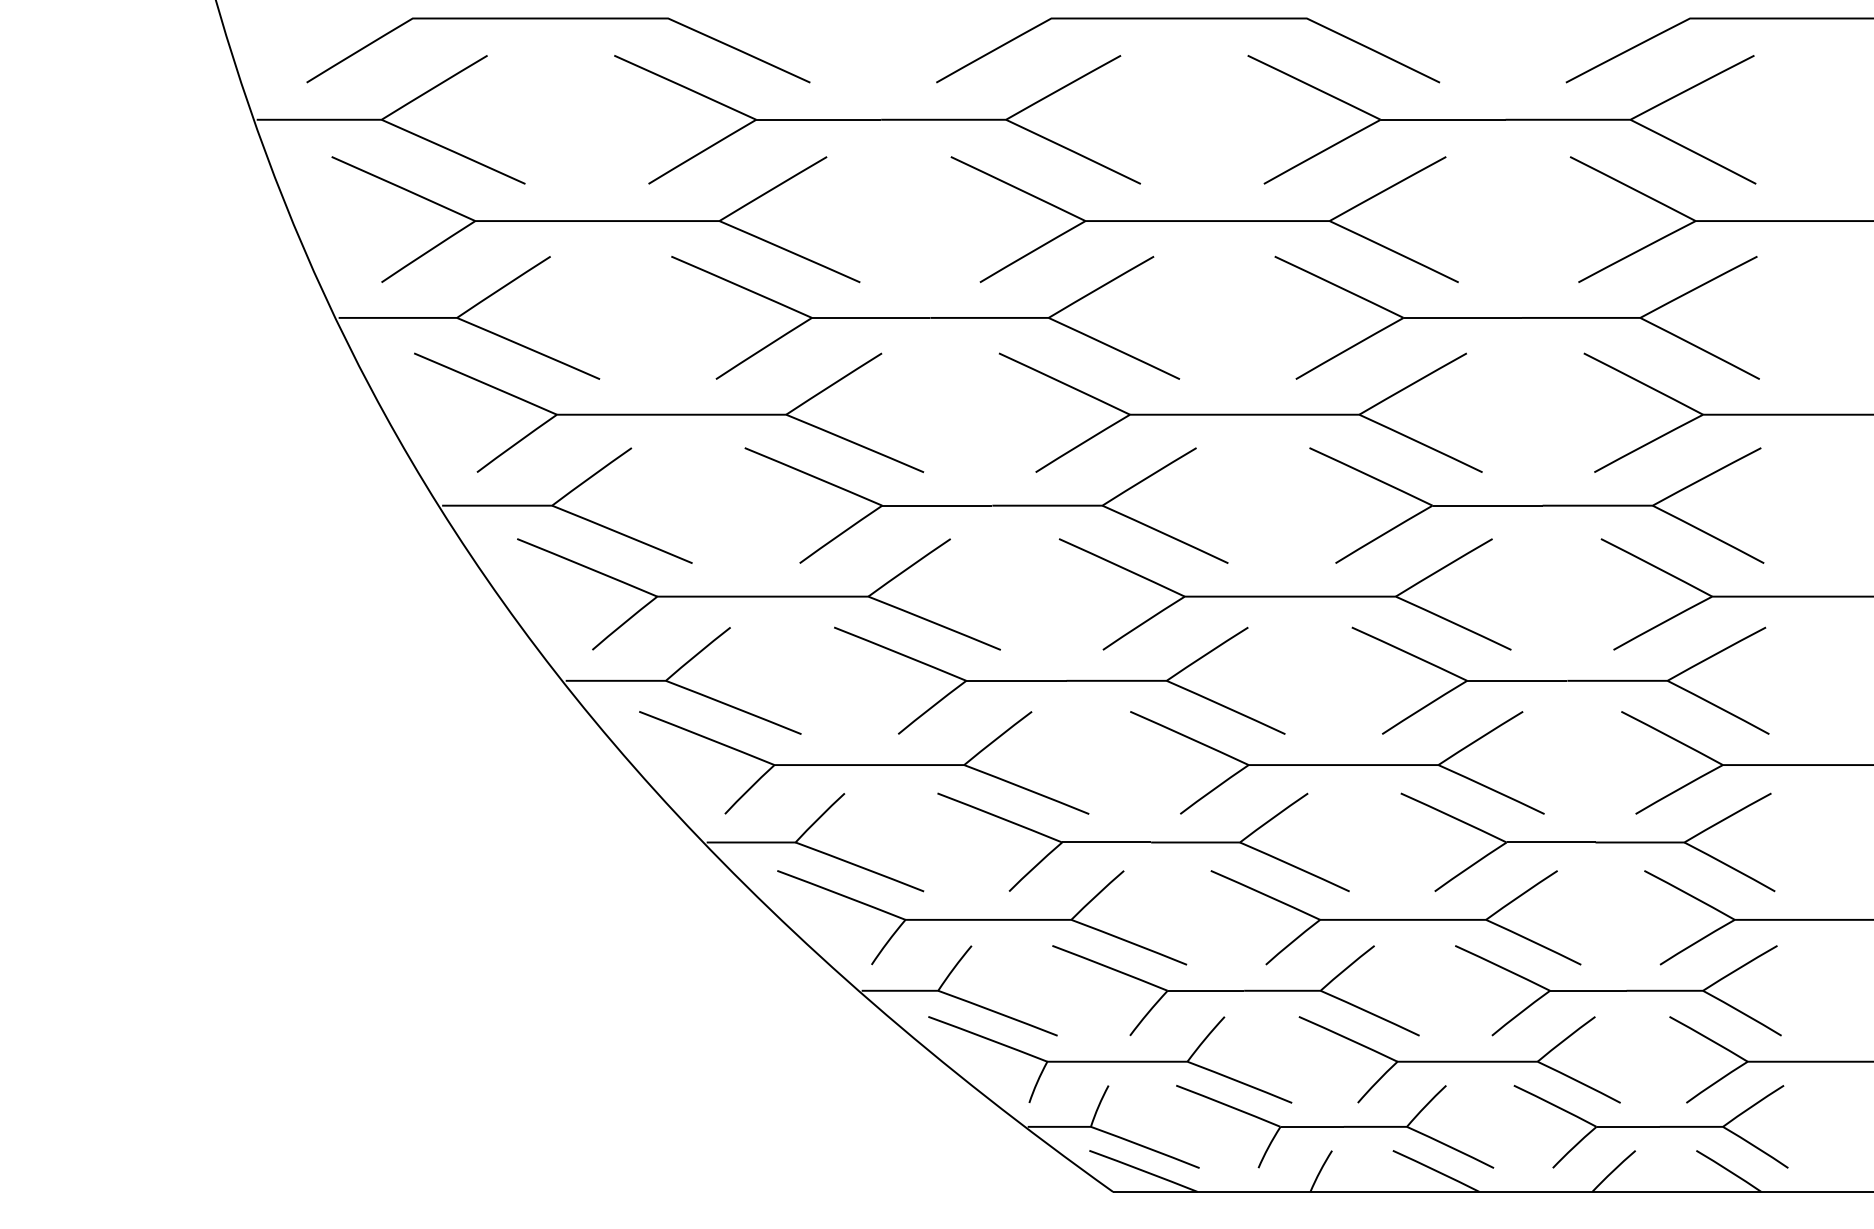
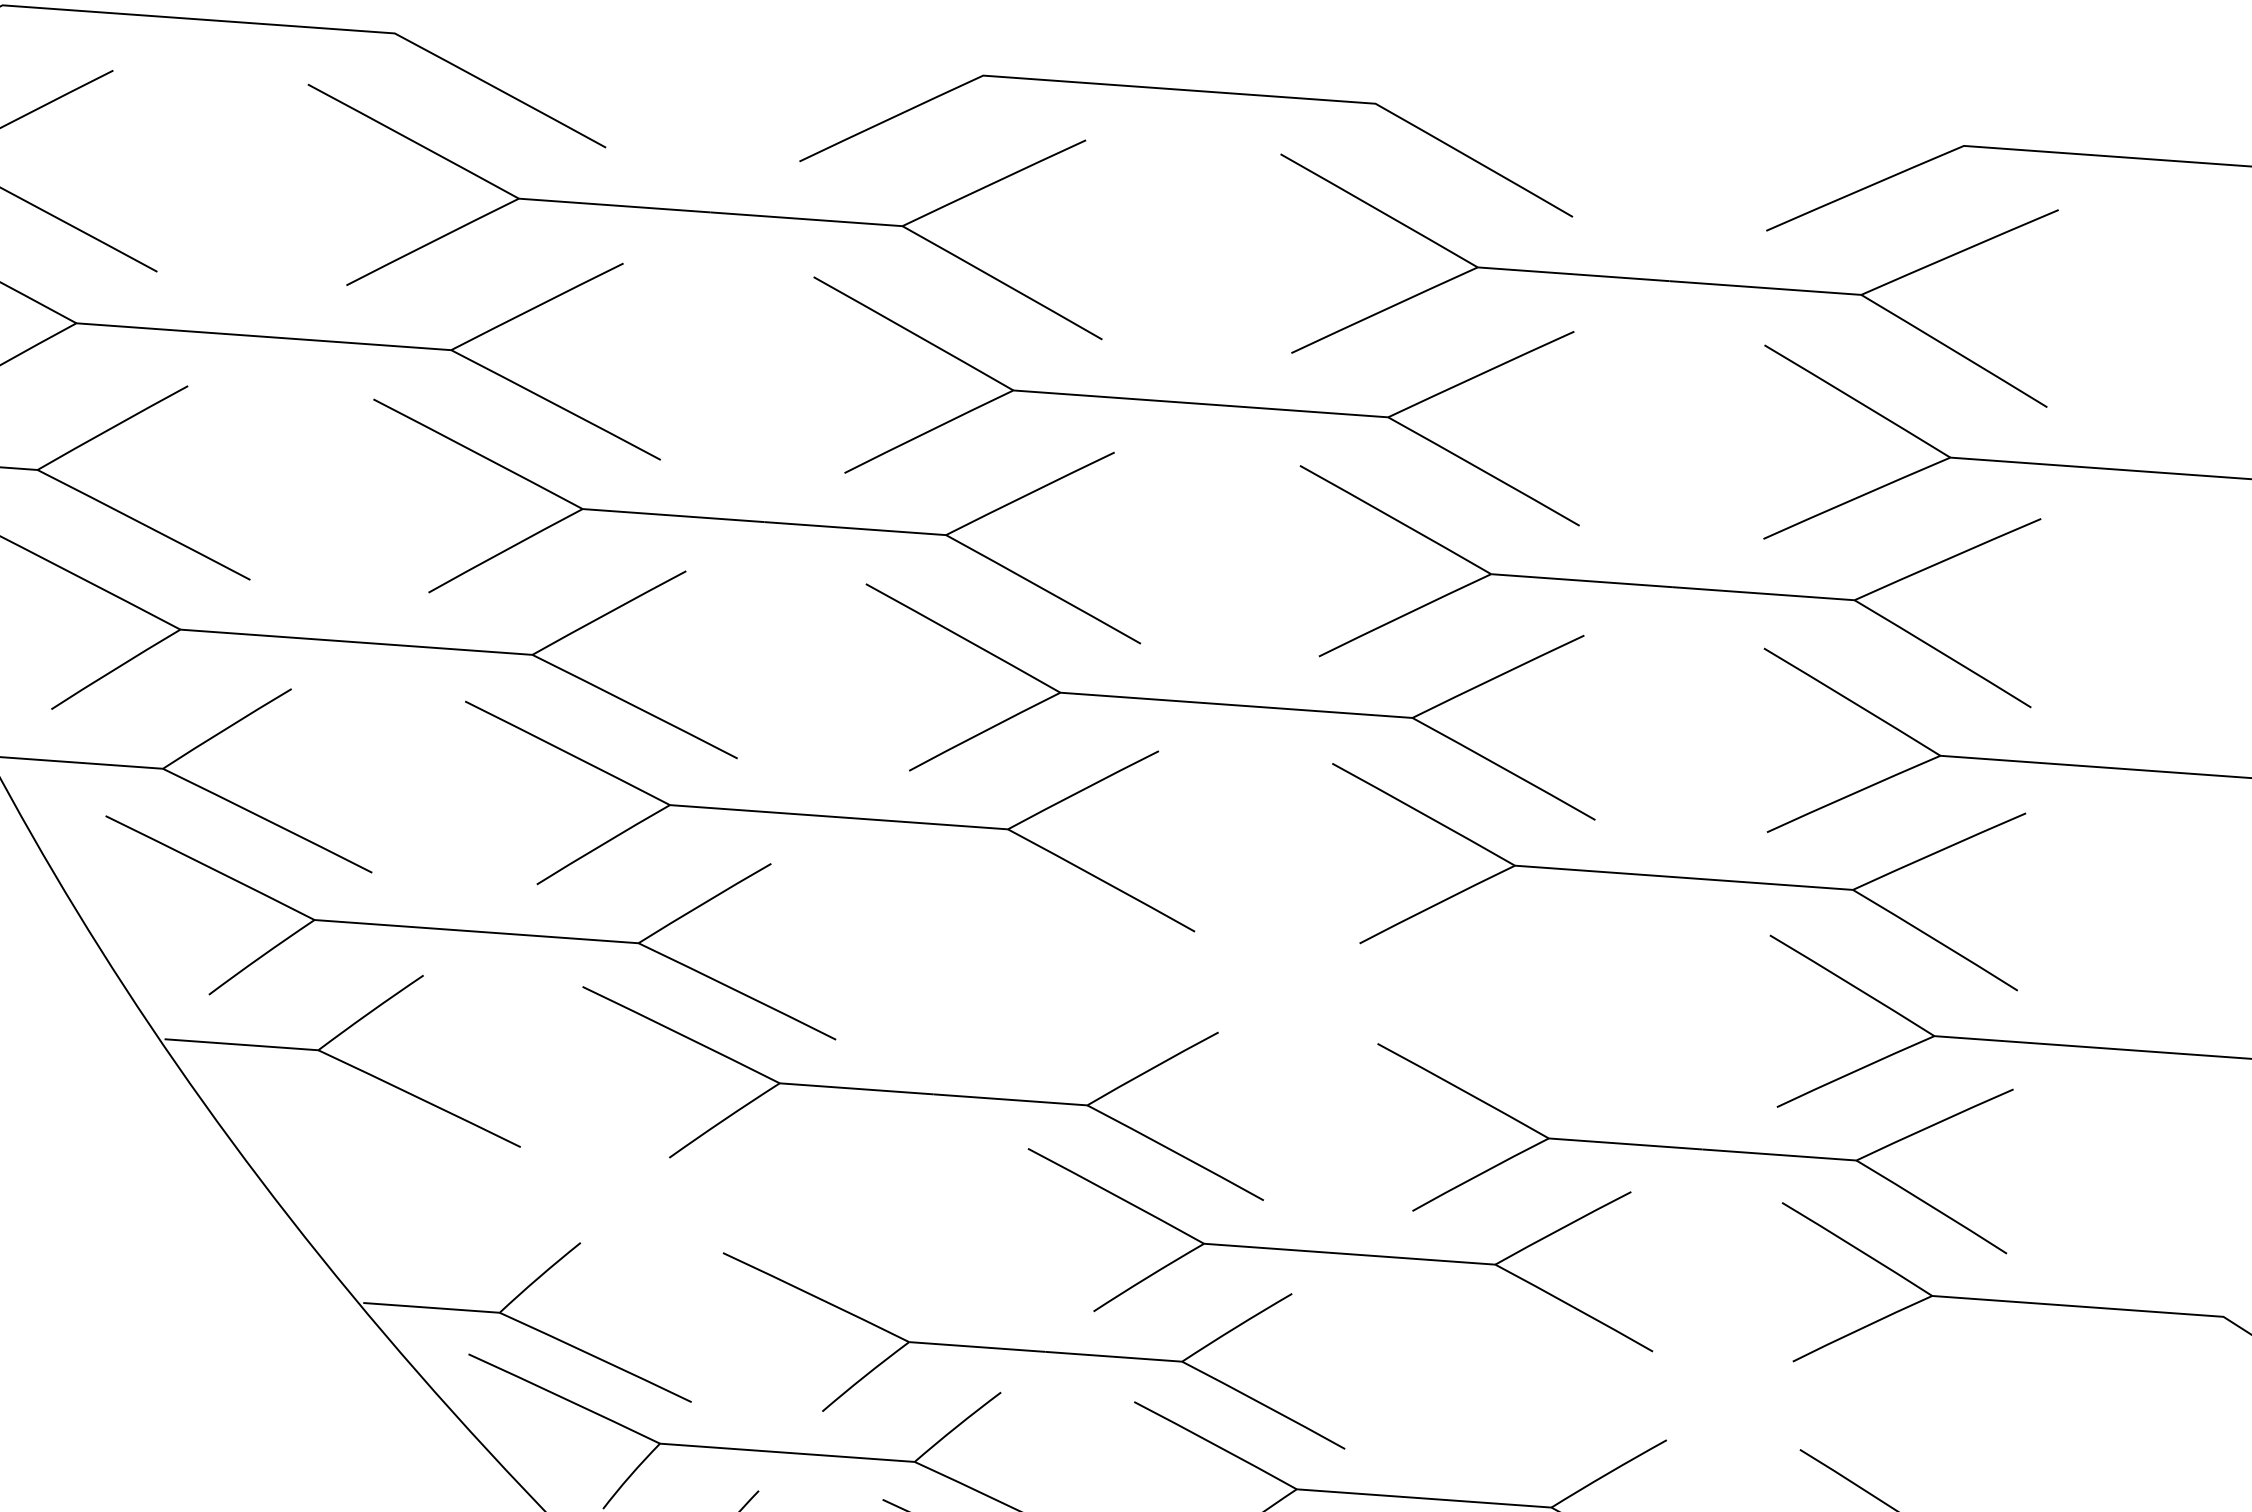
part: (1284, 594) -> (1277, 985), removed
part: (864, 762) -> (614, 1197), removed
part: (1587, 842) -> (1715, 1399), removed

